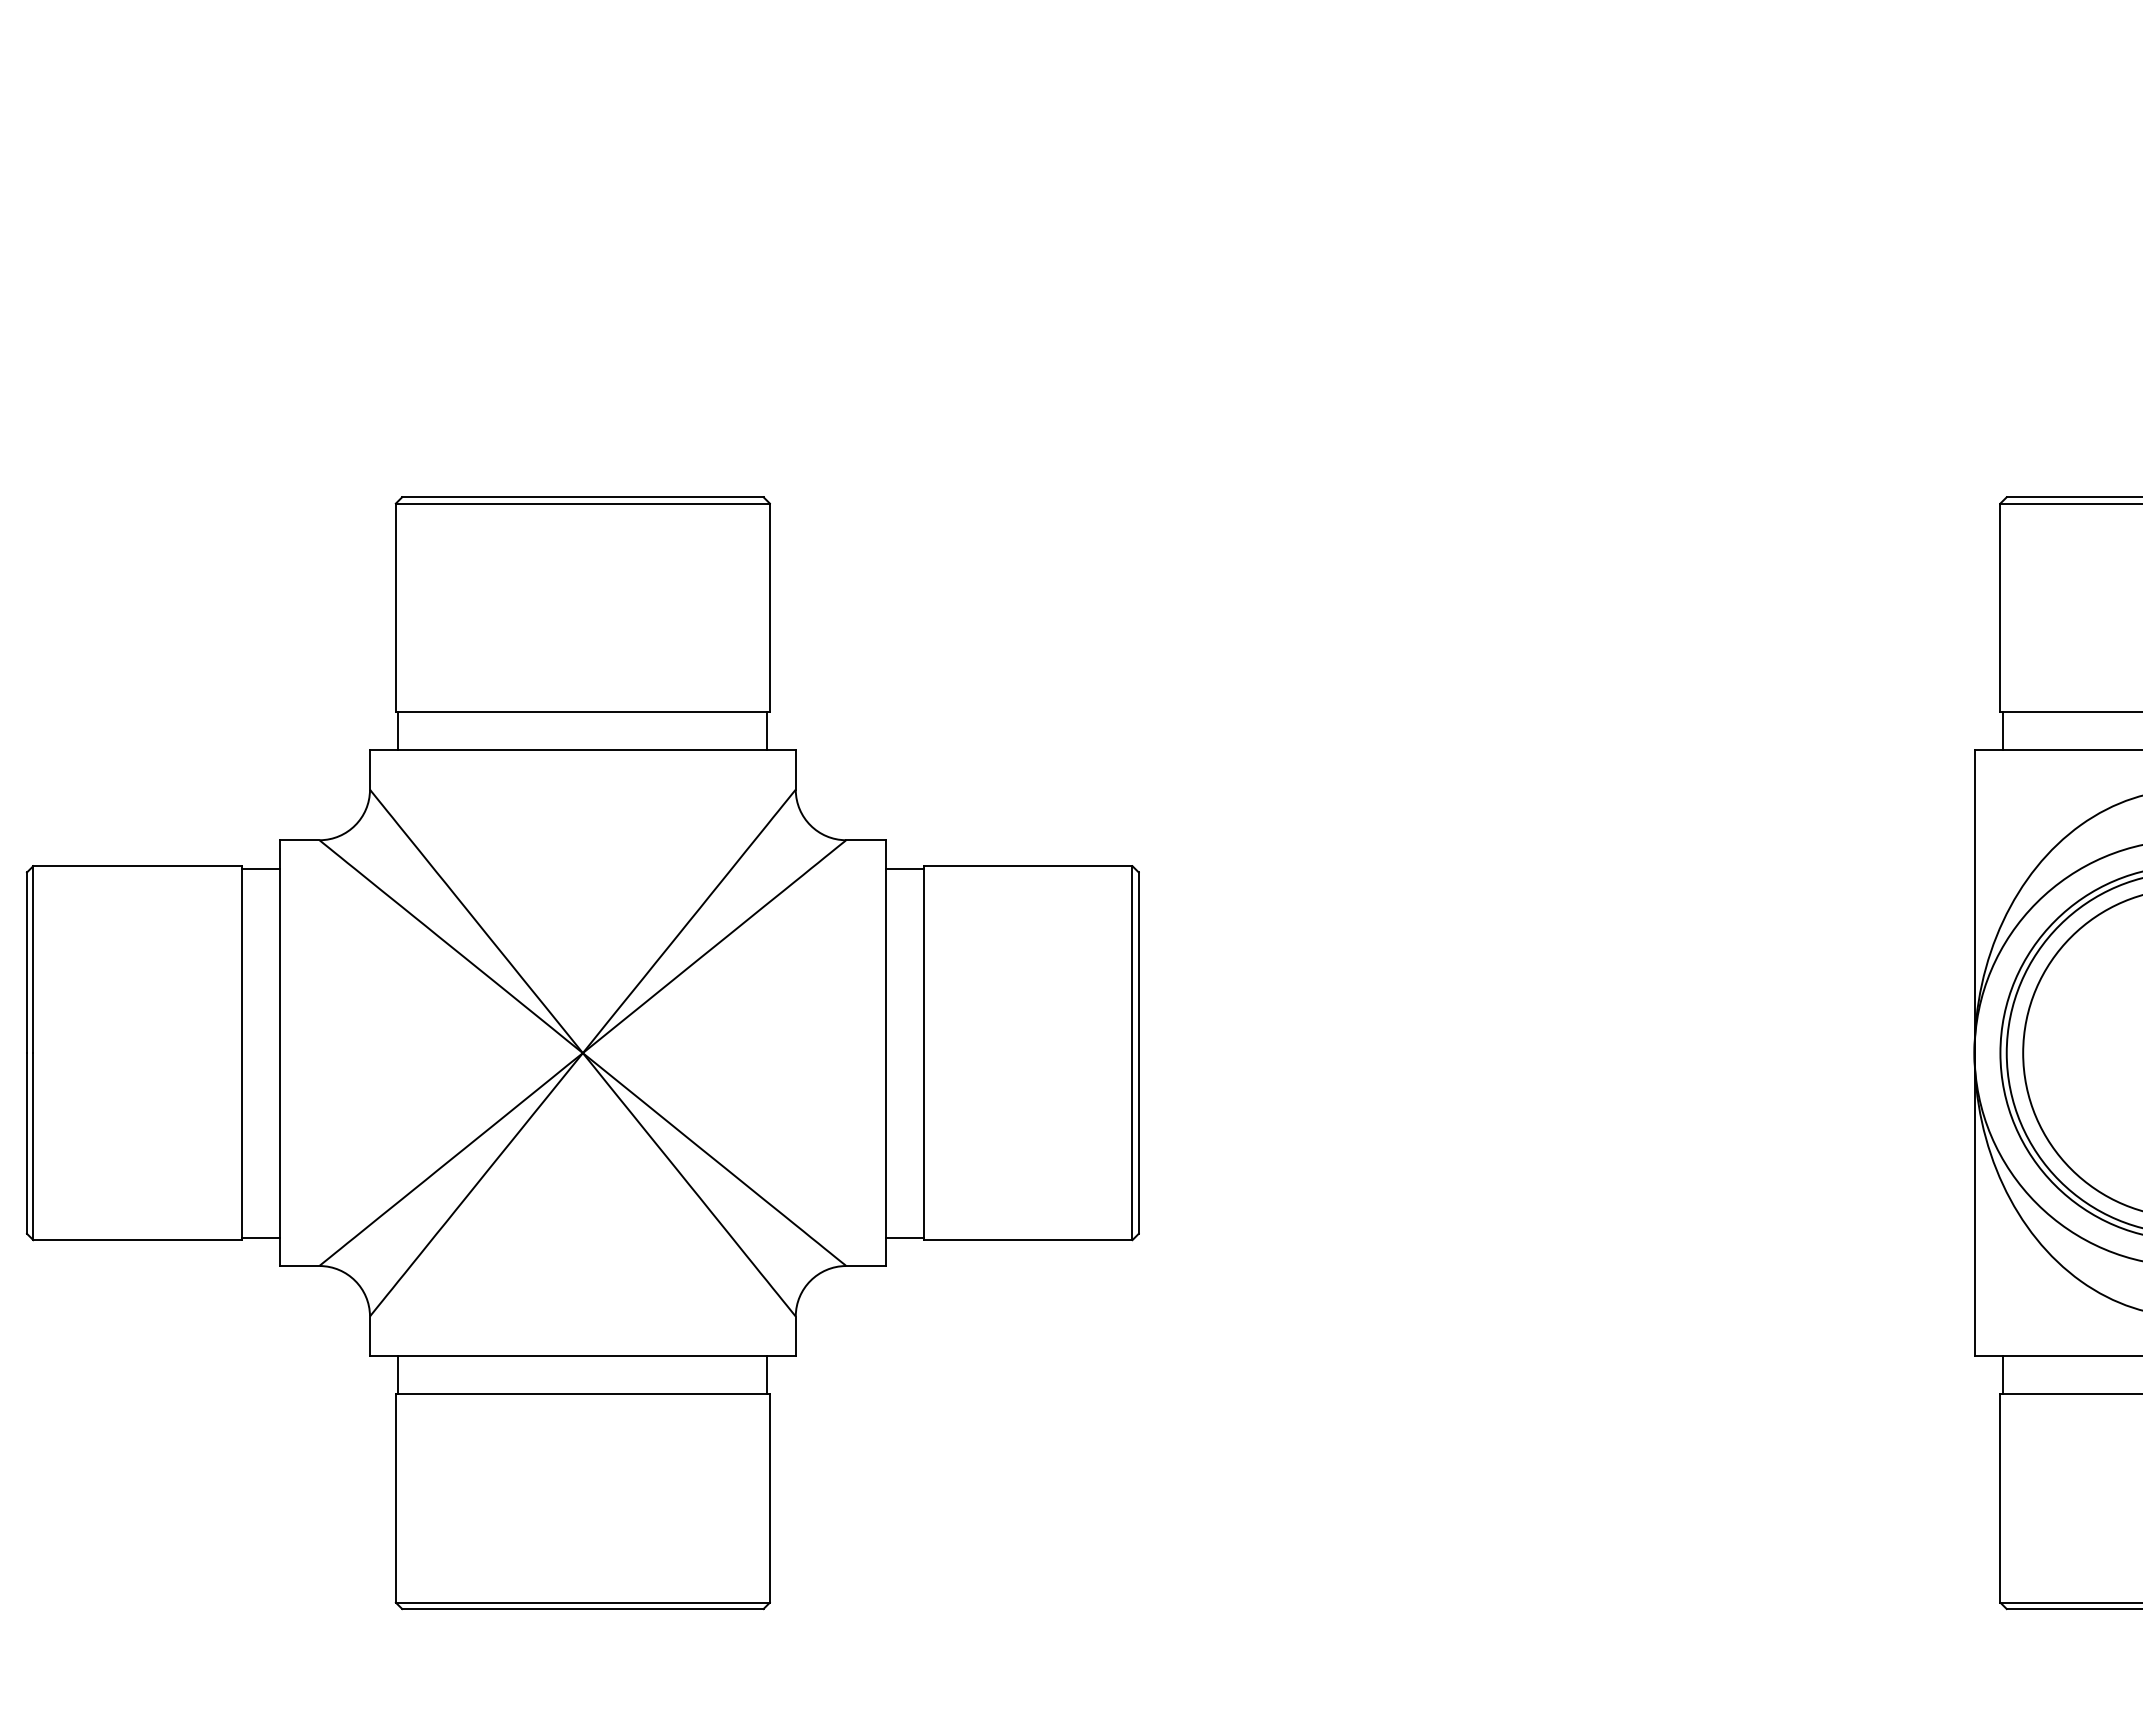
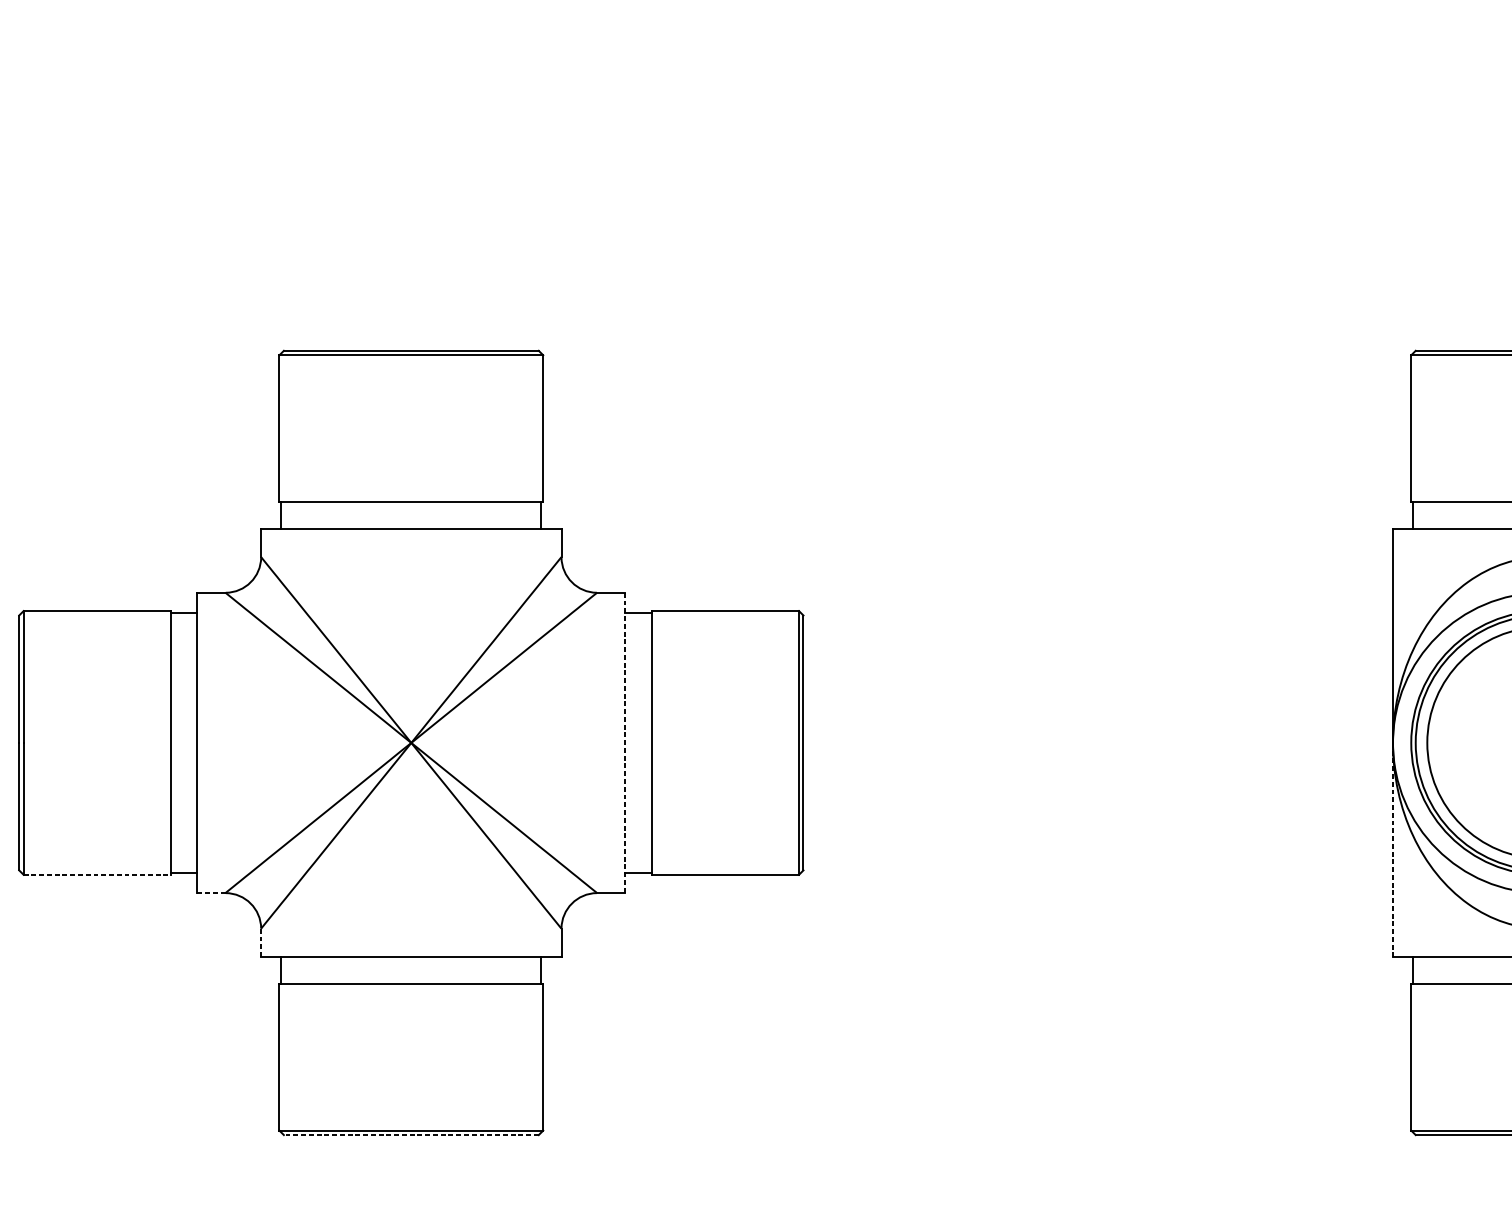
line: (886, 1053) -> (625, 743), solid -> dashed
line: (1974, 1204) -> (1392, 849), solid -> dashed
line: (138, 1240) -> (97, 875), solid -> dashed
line: (299, 1266) -> (211, 893), solid -> dashed
line: (370, 1336) -> (261, 942), solid -> dashed
line: (582, 1609) -> (411, 1135), solid -> dashed

